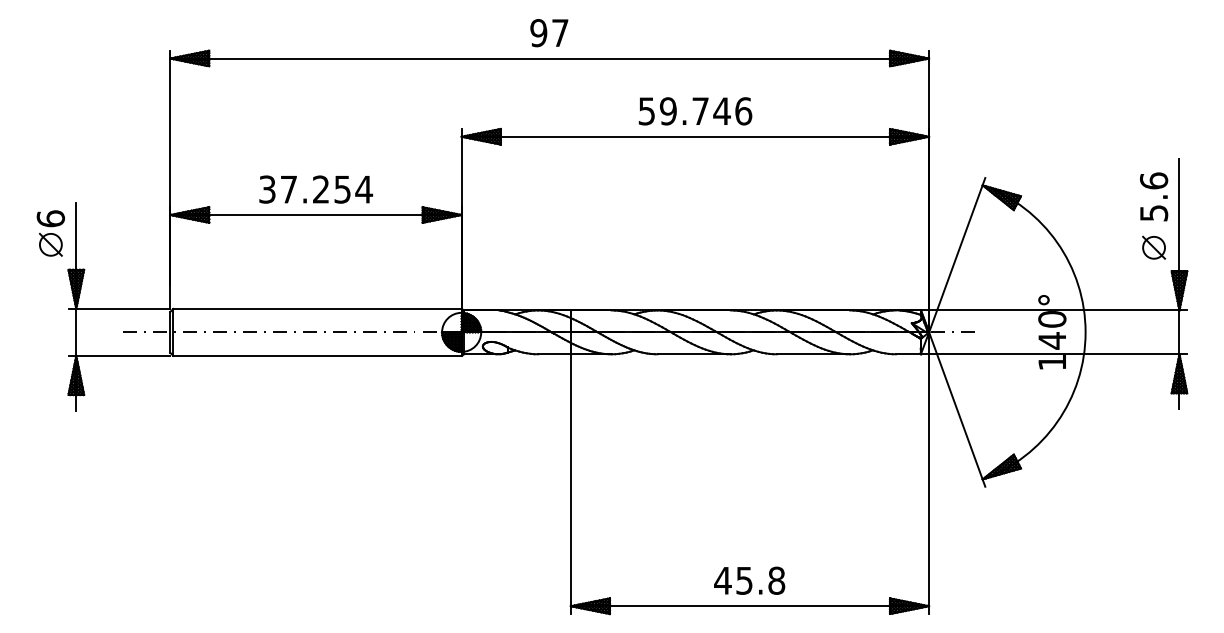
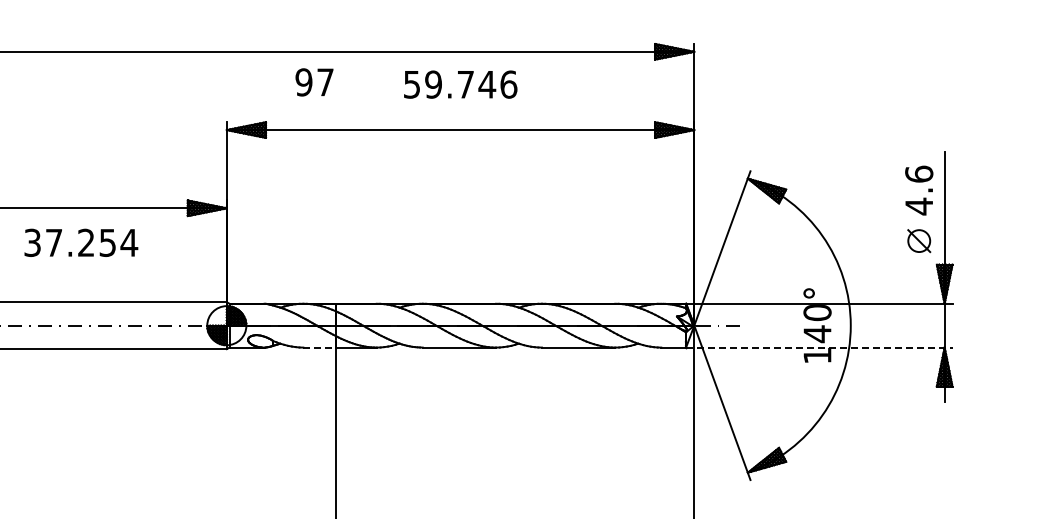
text: (549, 33) -> (314, 82), moved
text: (695, 111) -> (460, 84), moved
text: (315, 189) -> (80, 242), moved
text: (1154, 213) -> (919, 206), 5.6 -> 4.6
line: (554, 354) -> (319, 347), solid -> dashed
line: (1054, 354) -> (819, 347), solid -> dashed

